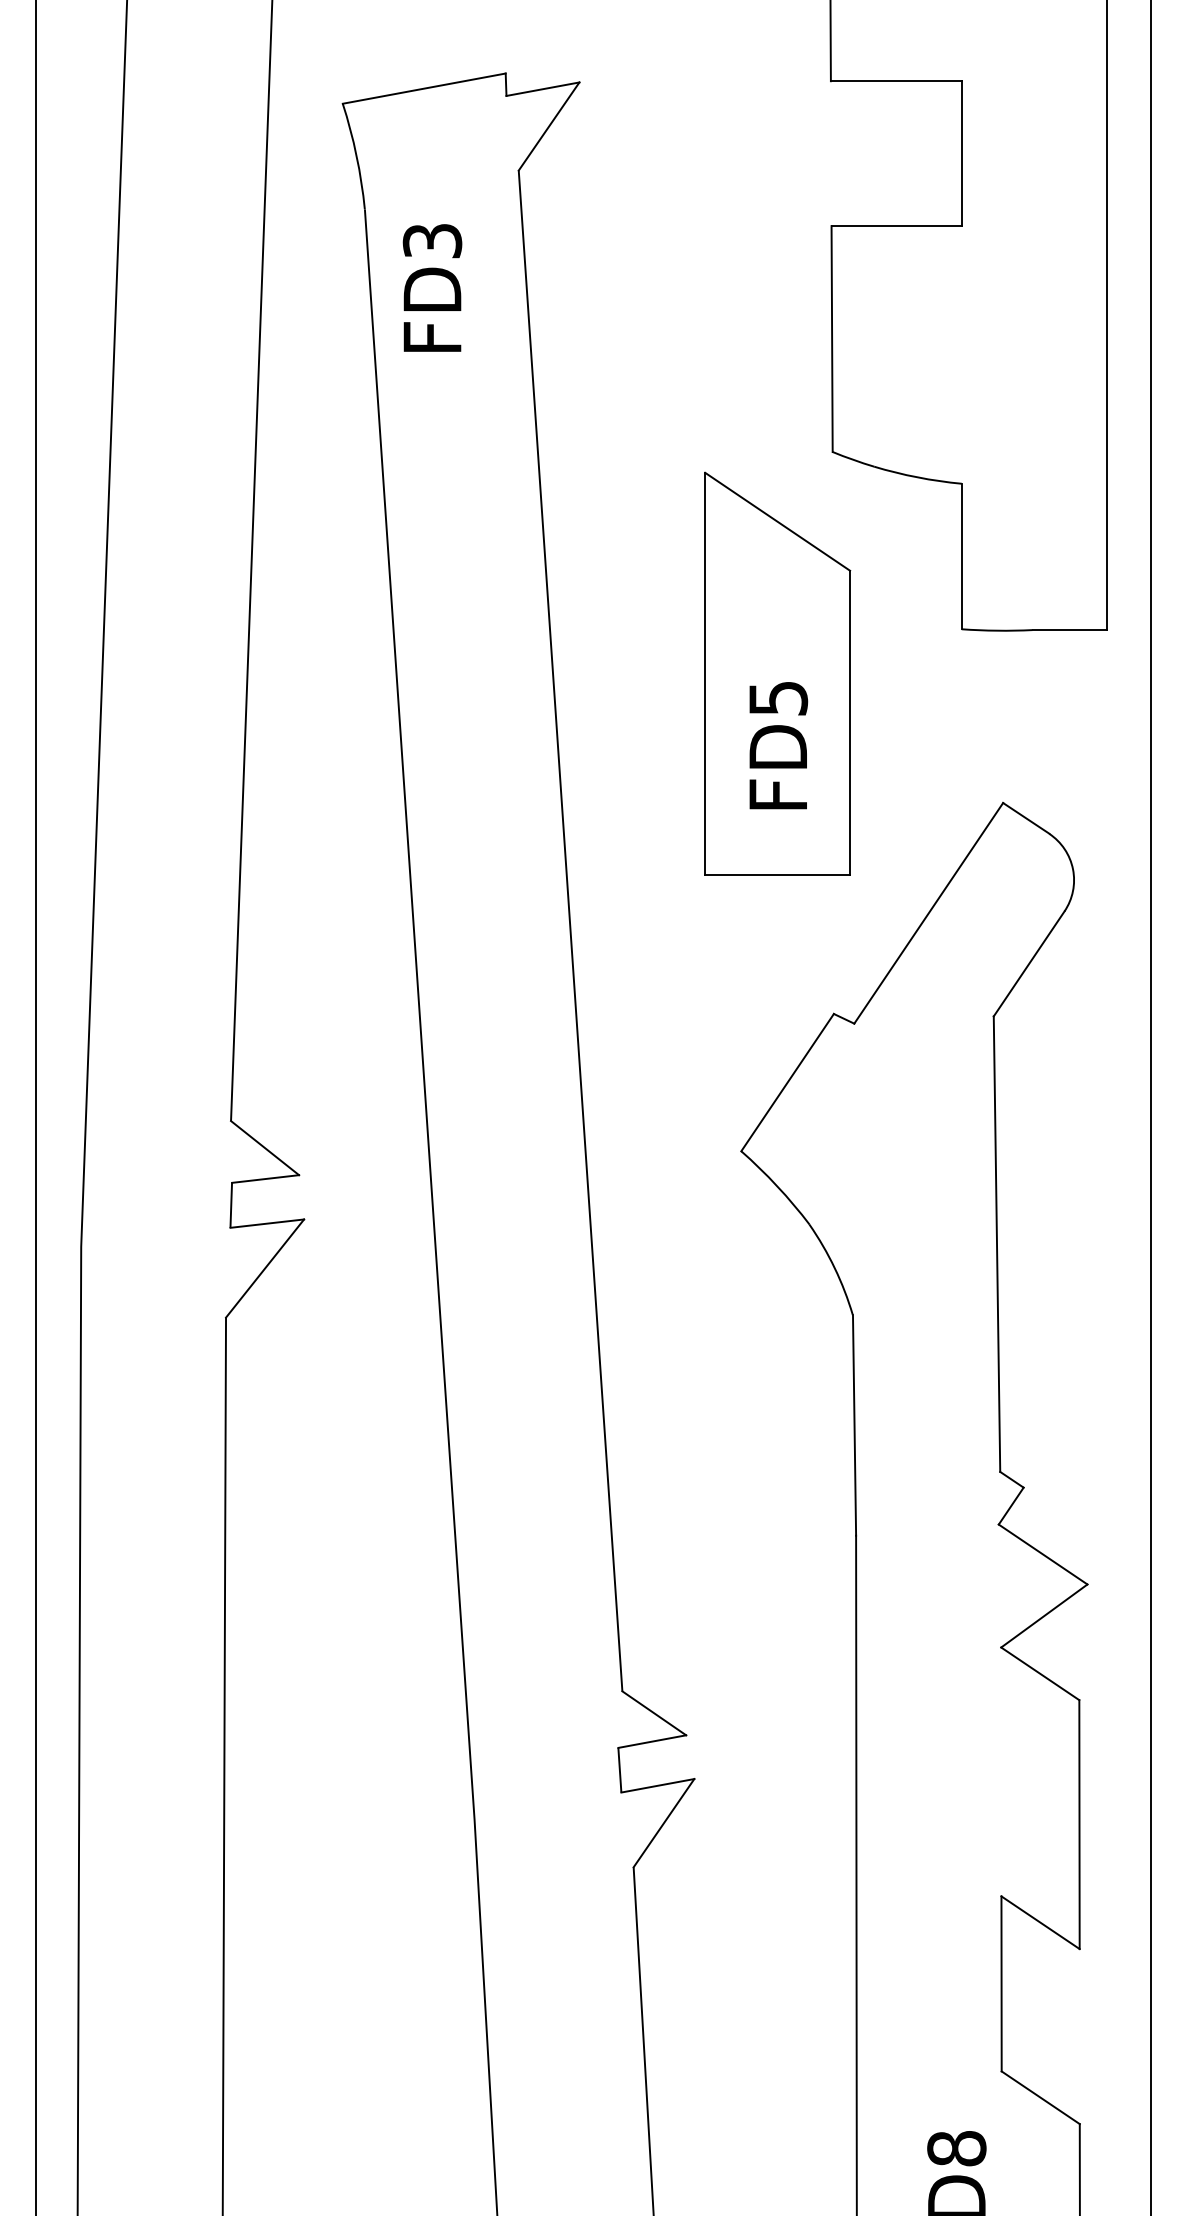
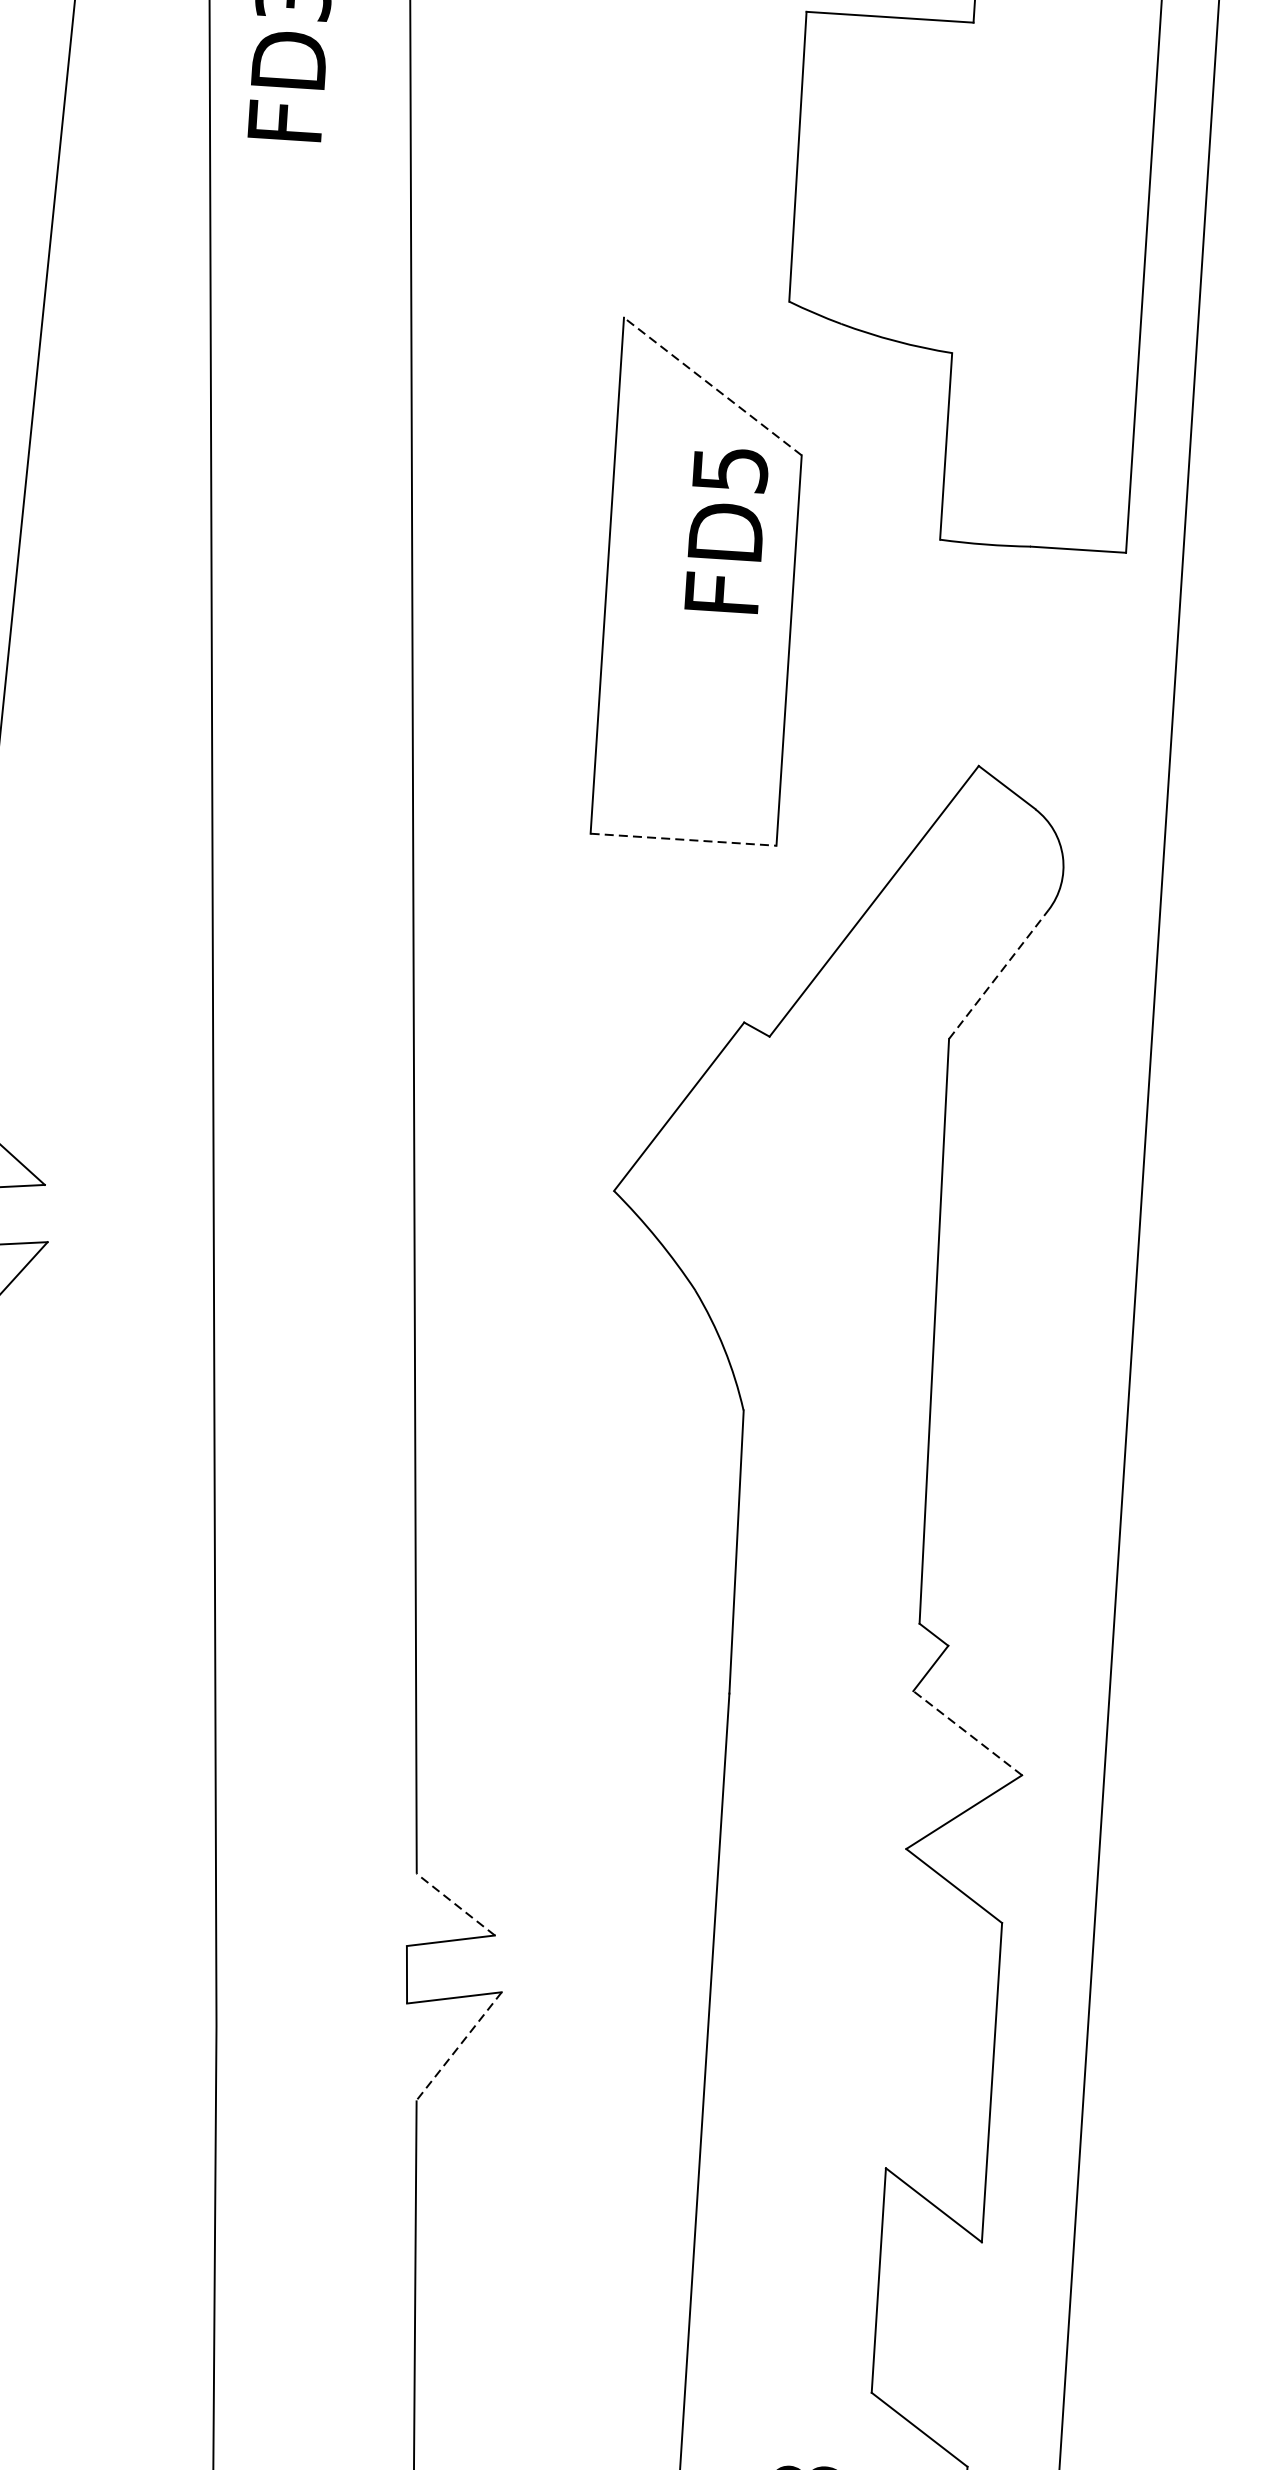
line: (777, 521) -> (712, 386), solid -> dashed
text: (778, 745) -> (726, 530), moved
line: (778, 875) -> (684, 840), solid -> dashed
line: (1029, 963) -> (999, 974), solid -> dashed
line: (1043, 1554) -> (968, 1733), solid -> dashed
line: (654, 1713) -> (456, 1904), solid -> dashed
line: (664, 1823) -> (459, 2046), solid -> dashed

